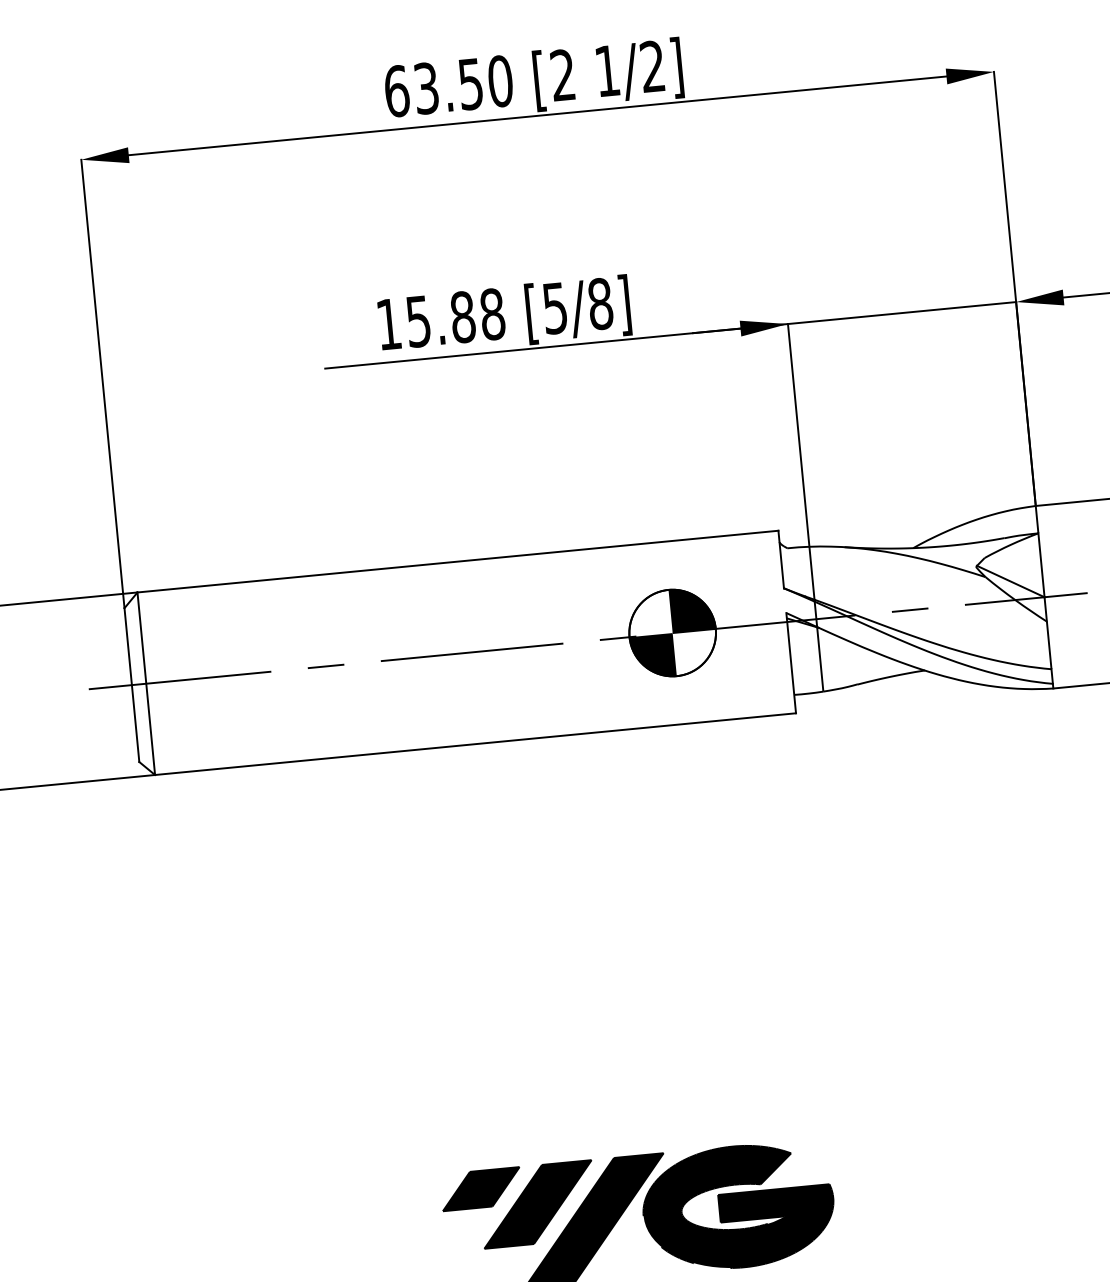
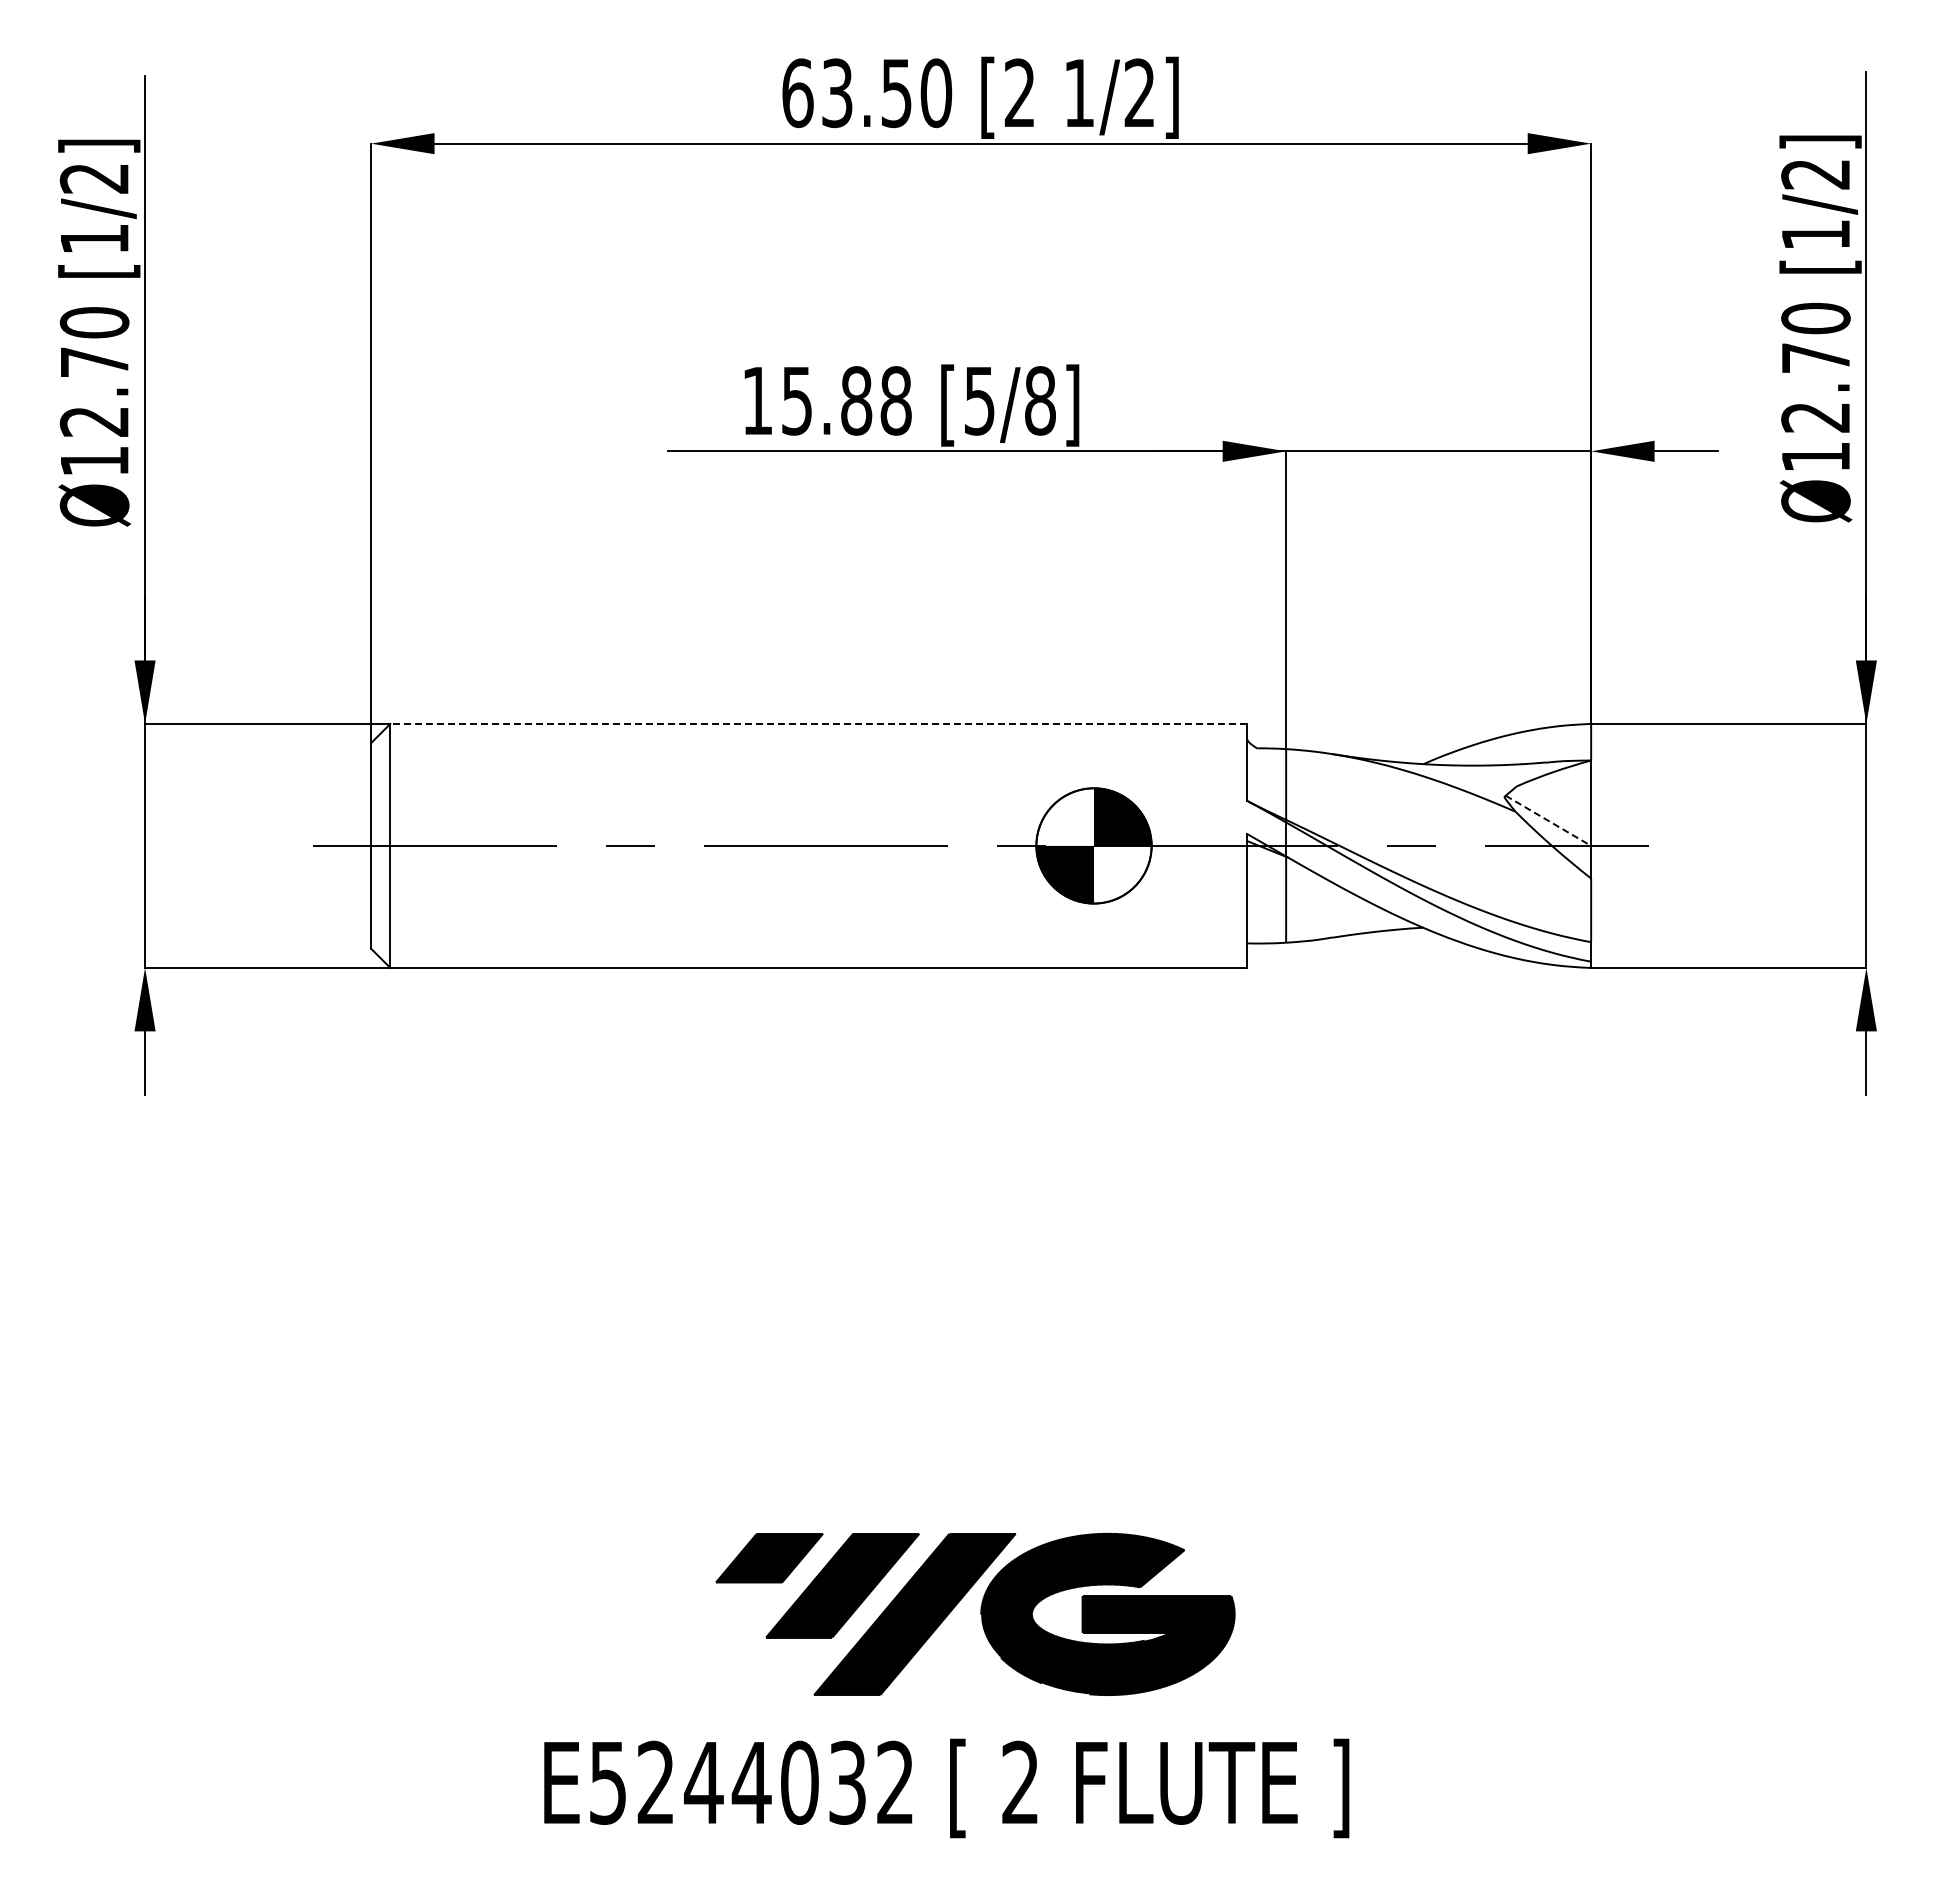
line: (457, 561) -> (818, 723), solid -> dashed
line: (1010, 581) -> (1548, 820), solid -> dashed

